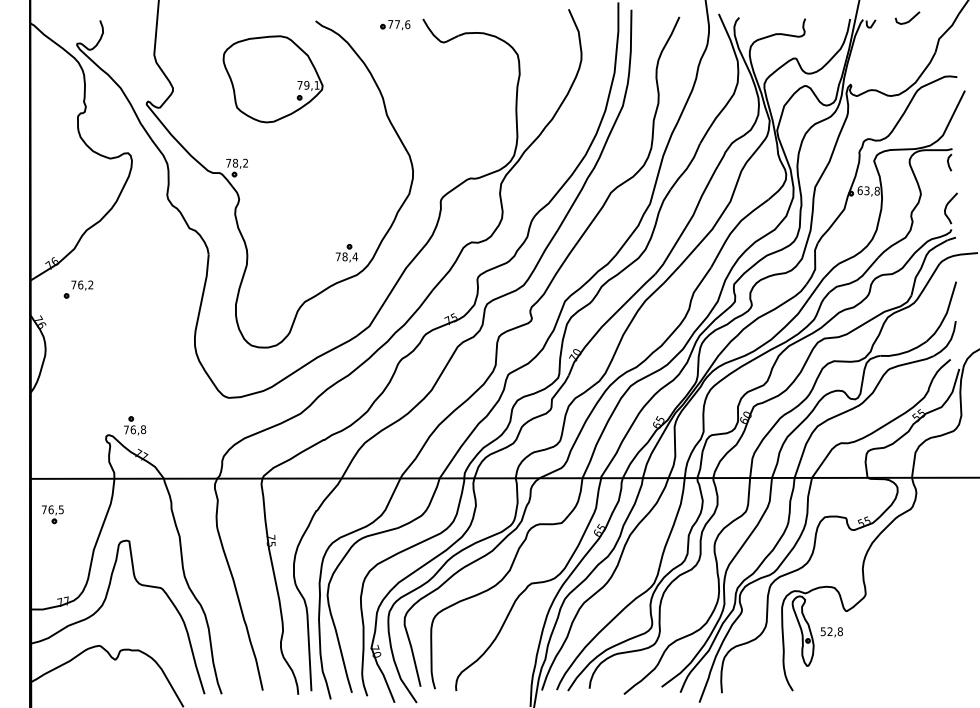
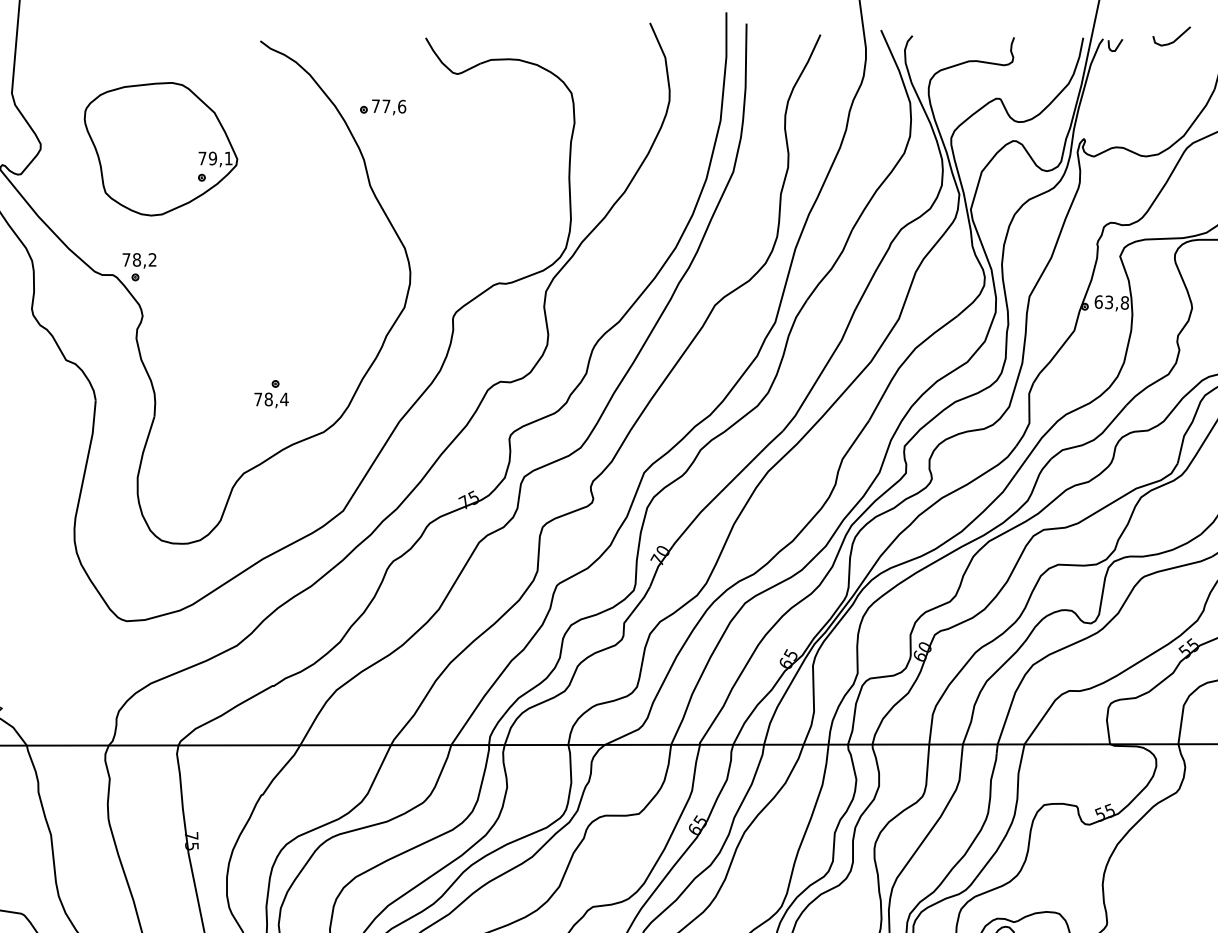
part: (395, 25) -> (383, 107), moved
part: (272, 79) -> (160, 149), moved
part: (347, 253) -> (272, 394), moved

